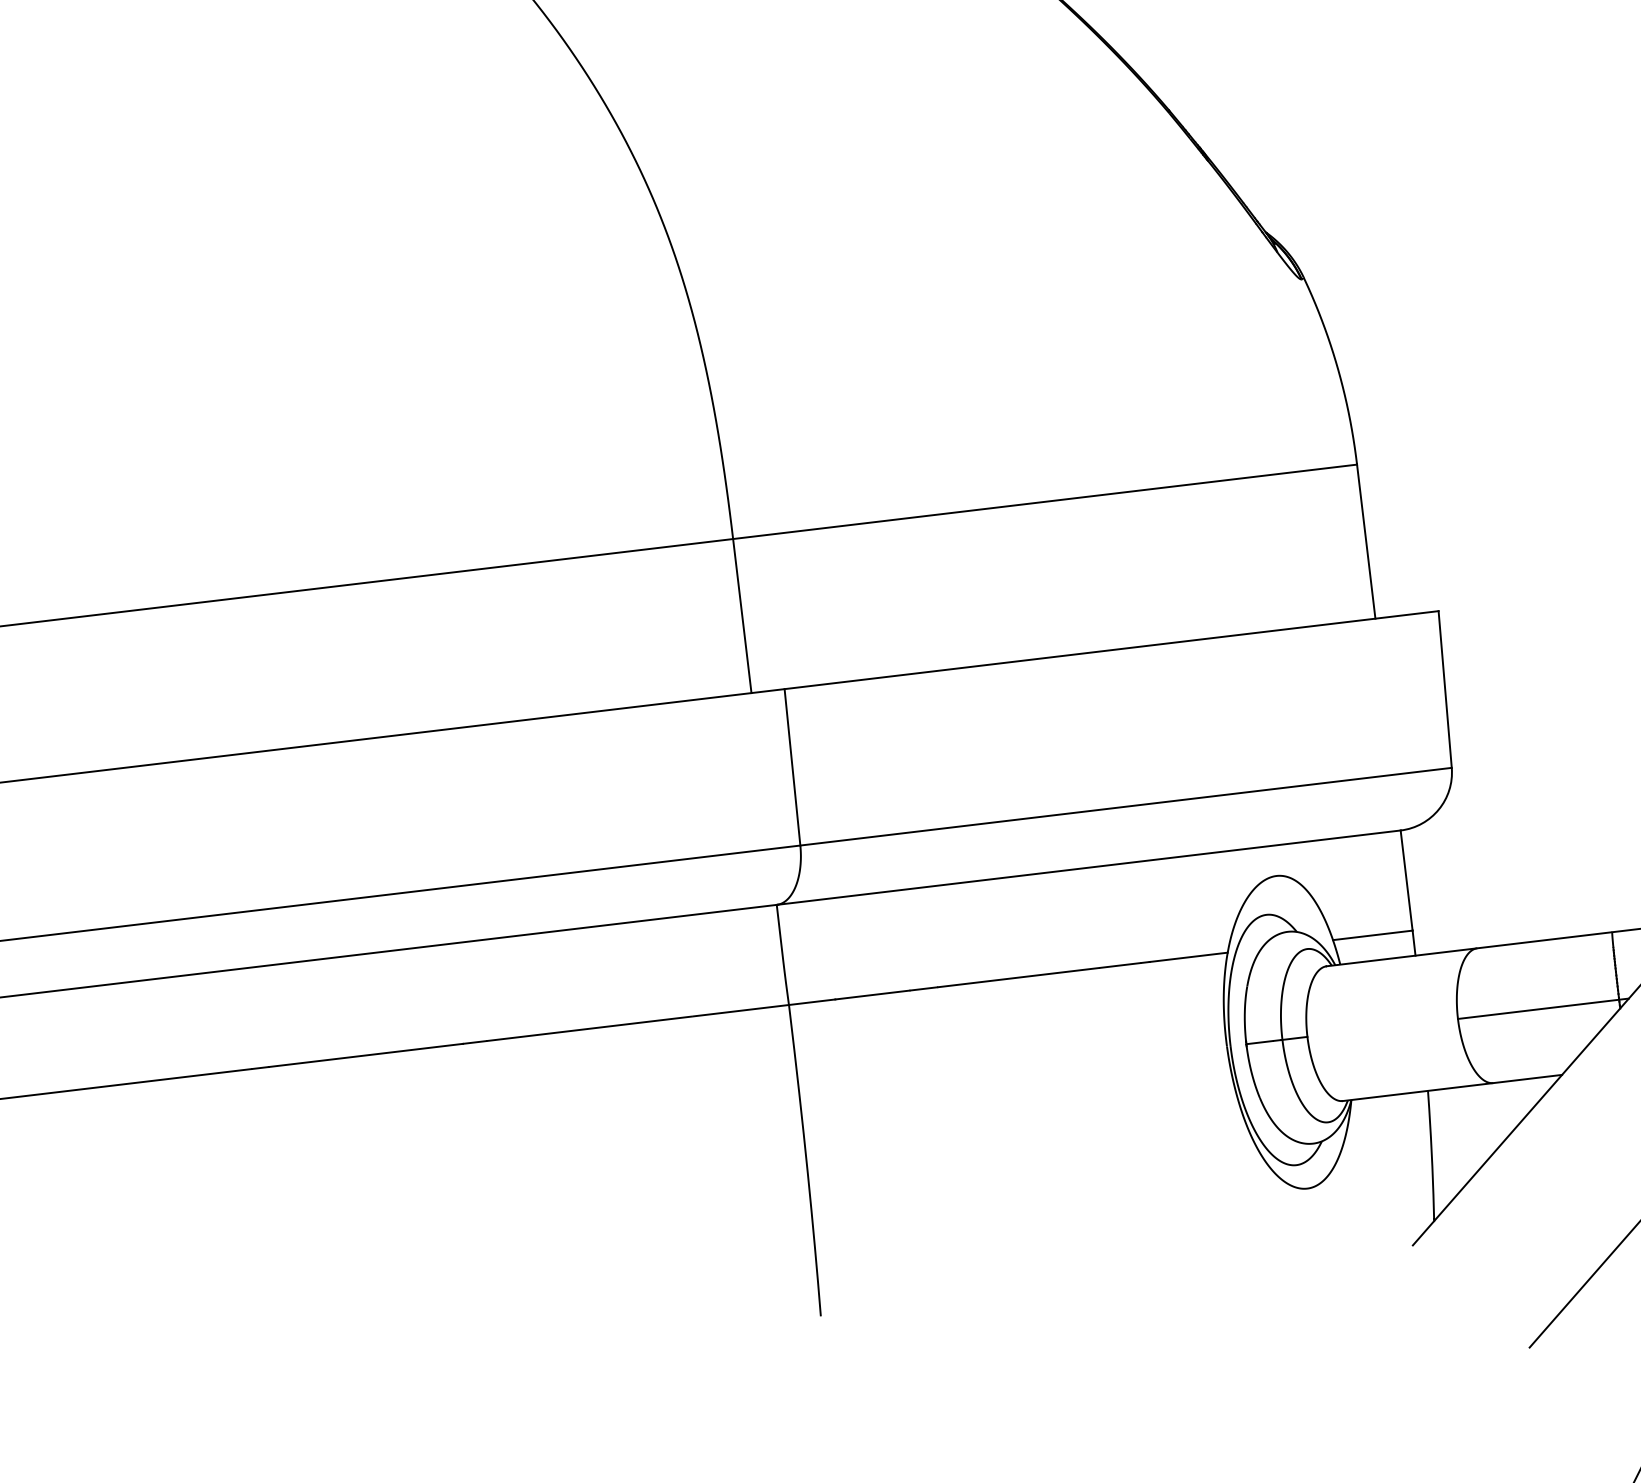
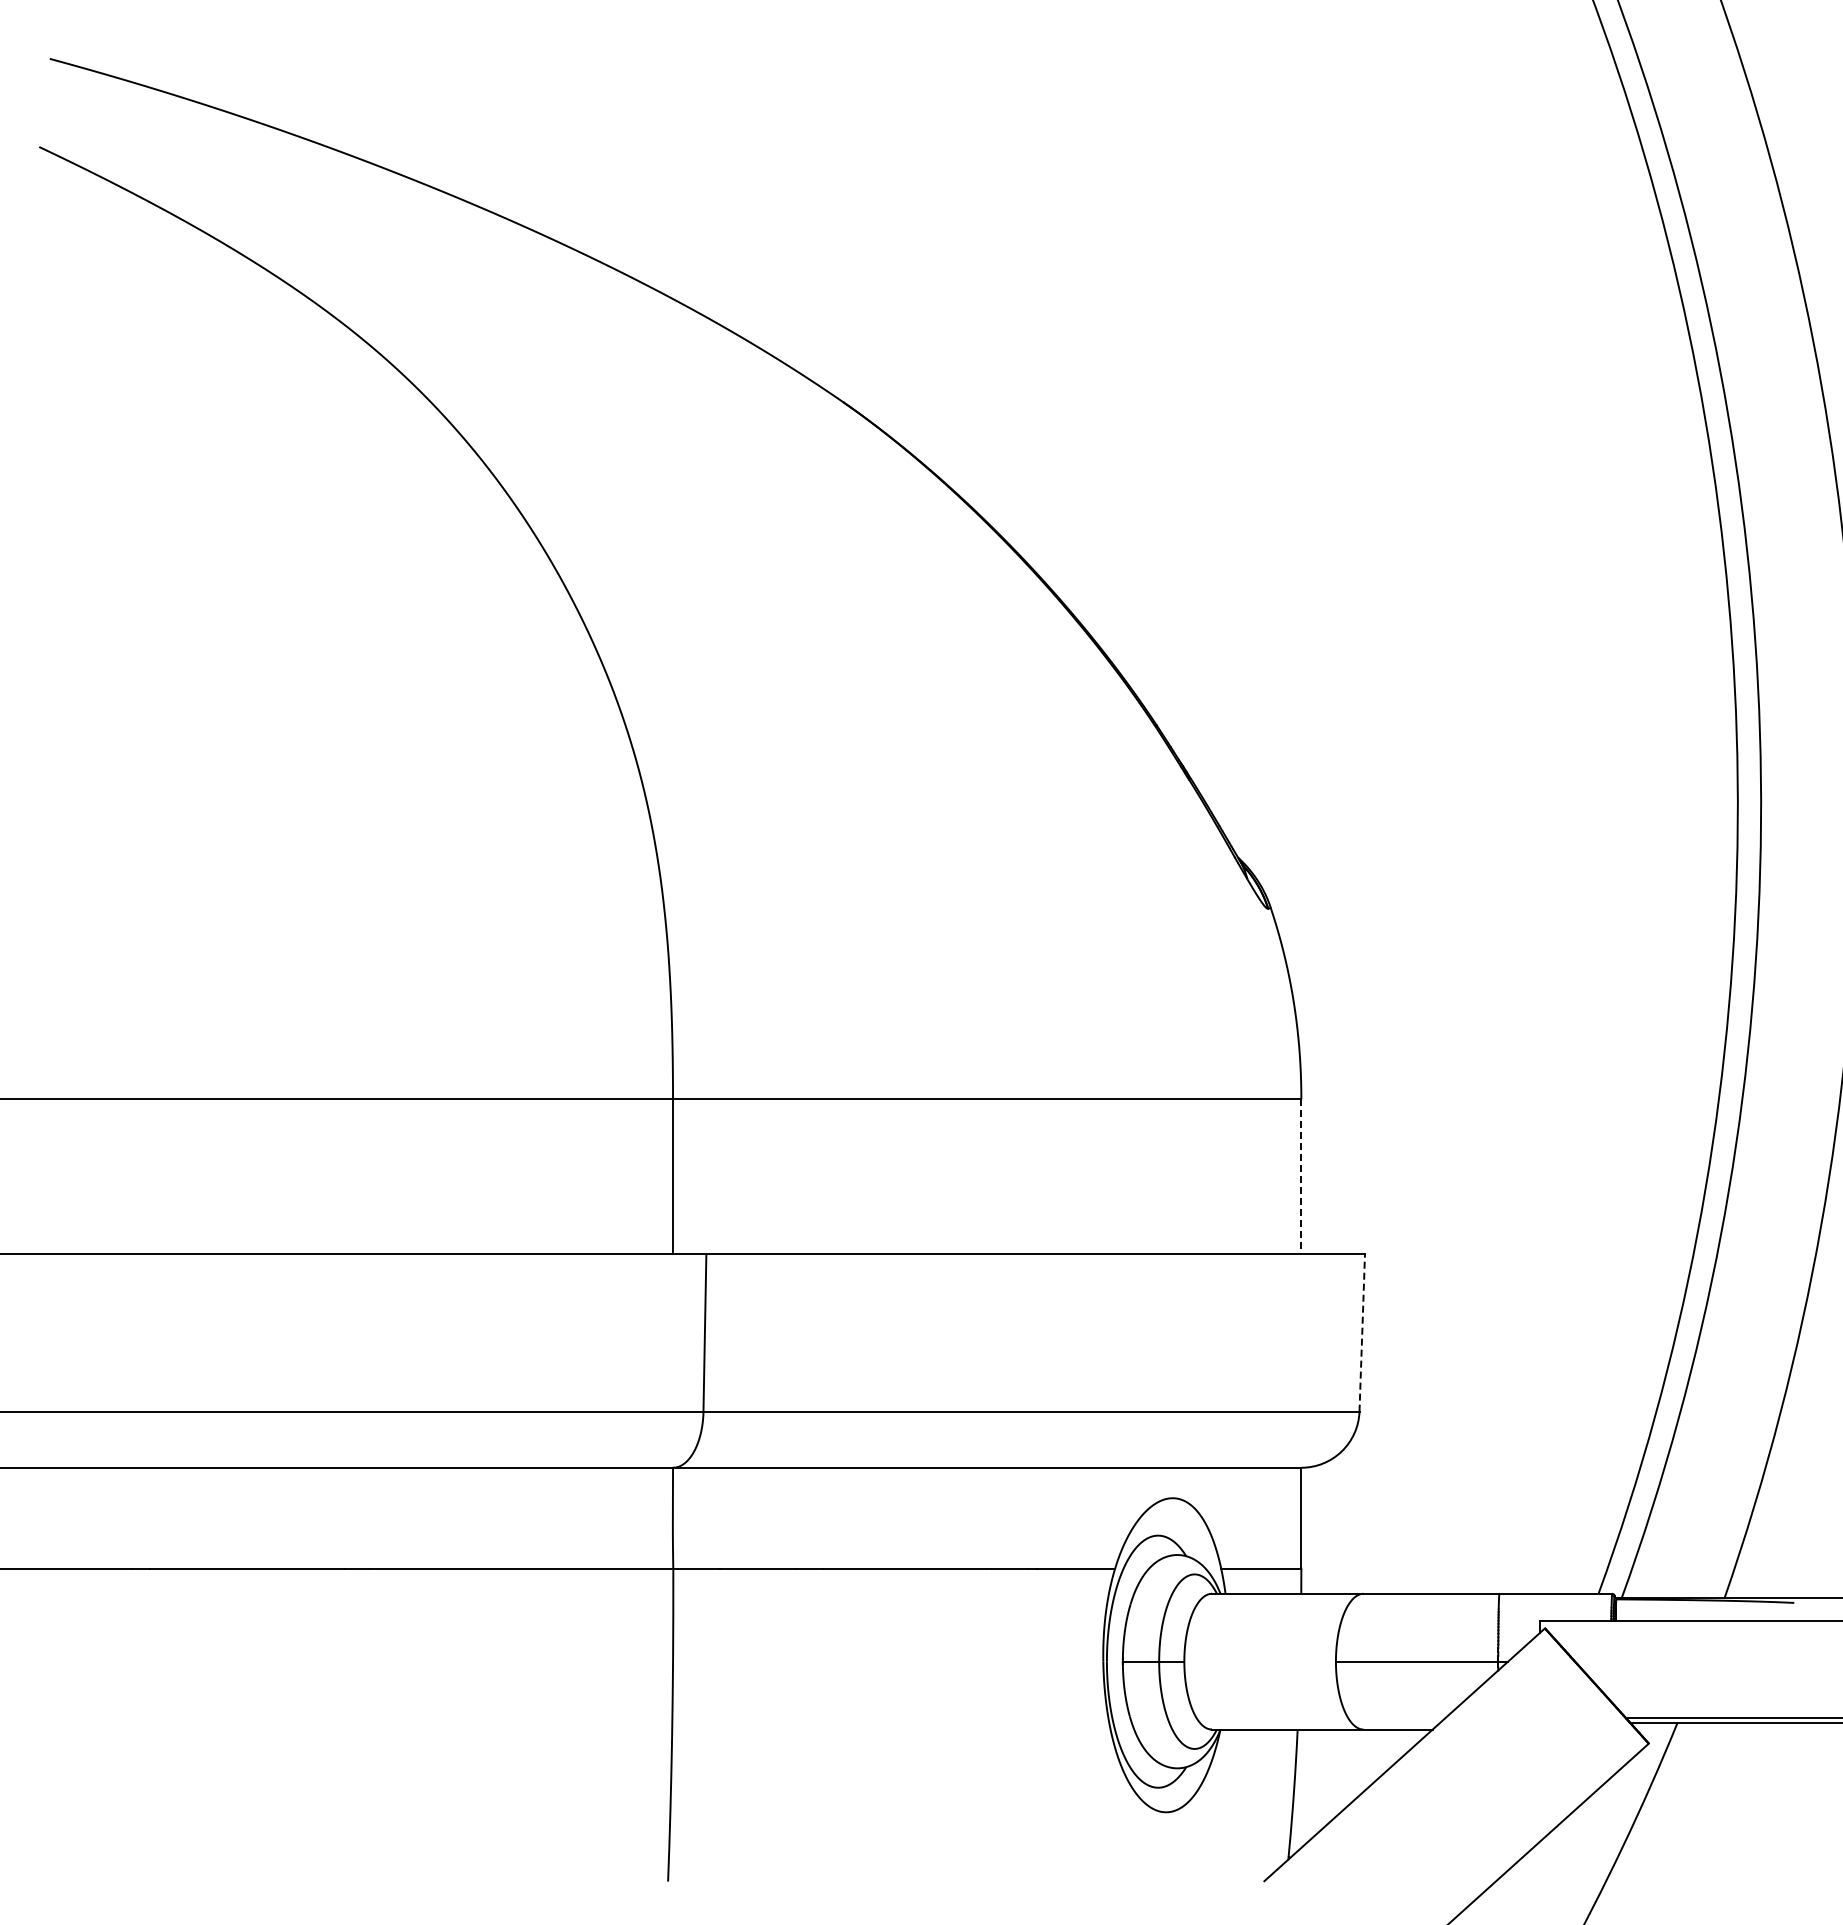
line: (1366, 541) -> (1301, 1176), solid -> dashed
line: (1445, 689) -> (1362, 1333), solid -> dashed

